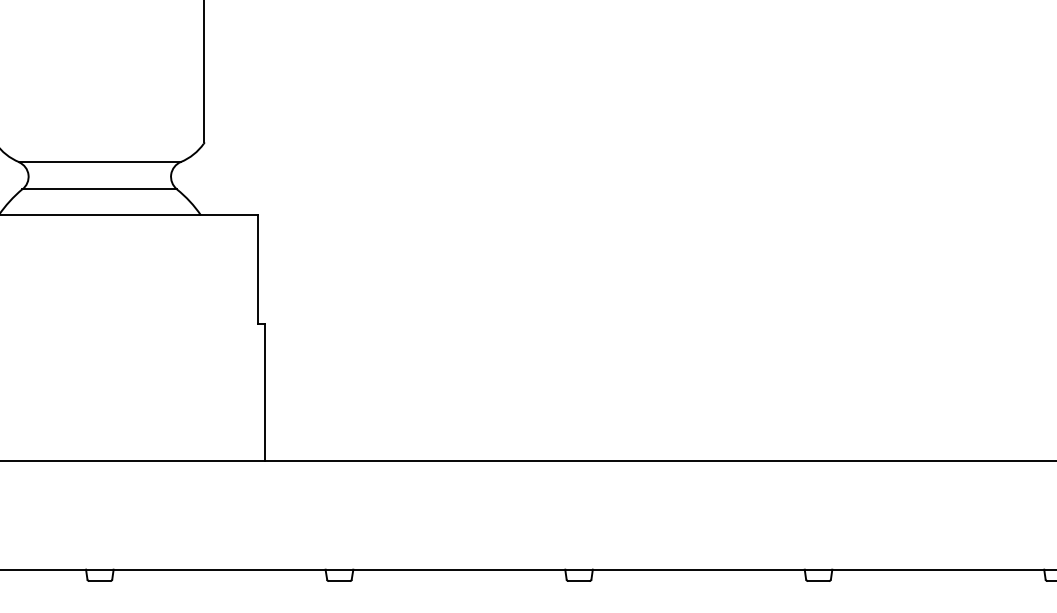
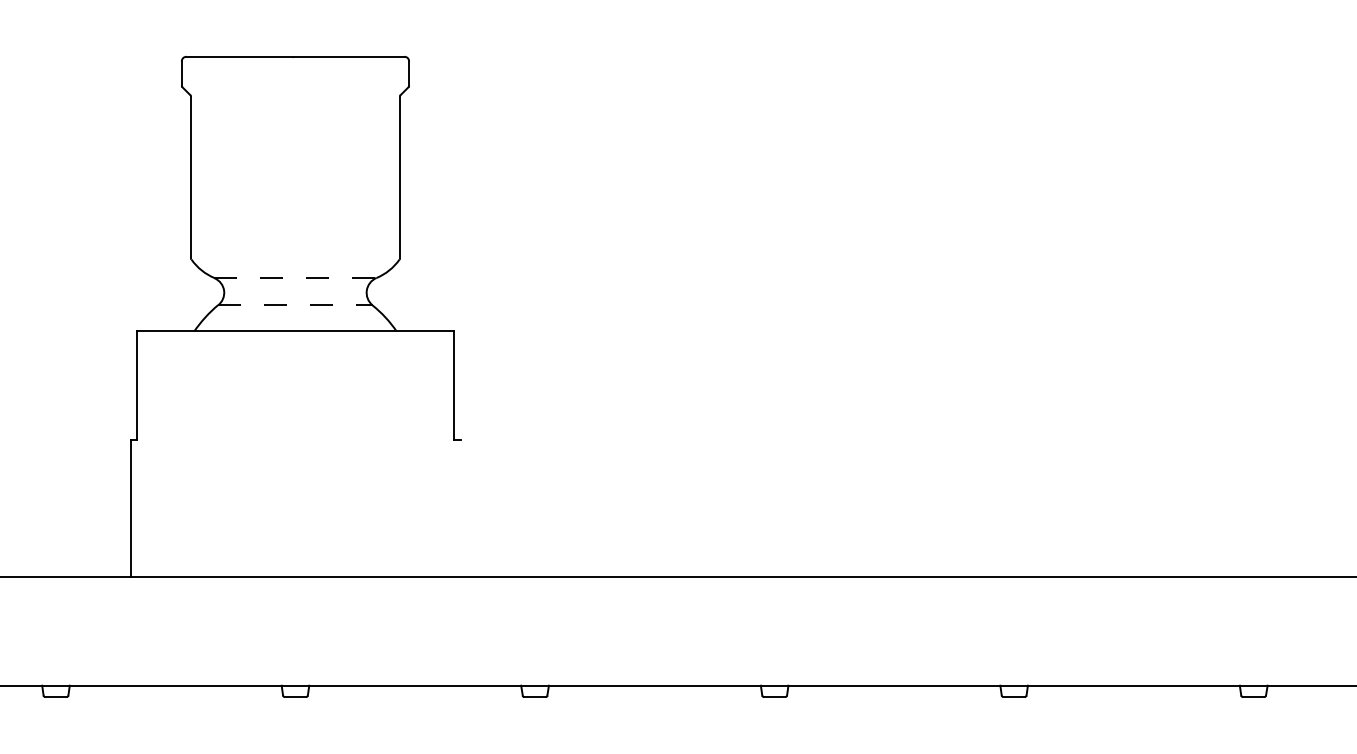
line: (99, 162) -> (295, 278), solid -> dashed
line: (99, 189) -> (295, 305), solid -> dashed
line: (264, 392) -> (460, 508), removed

